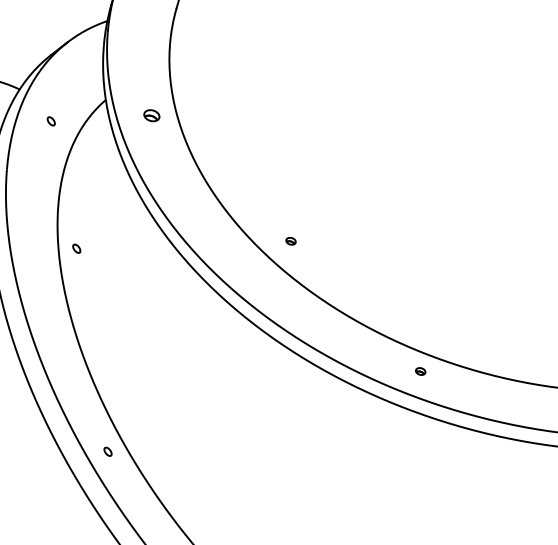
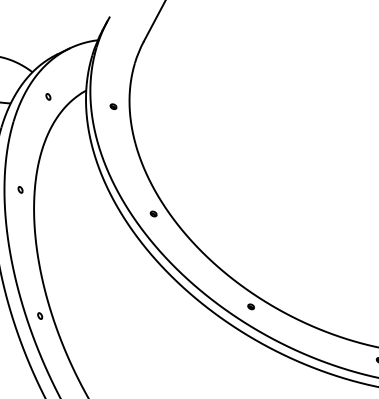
part: (151, 115) -> (113, 106), size x0.62
part: (290, 240) -> (153, 213), moved
part: (76, 248) -> (20, 189), moved

